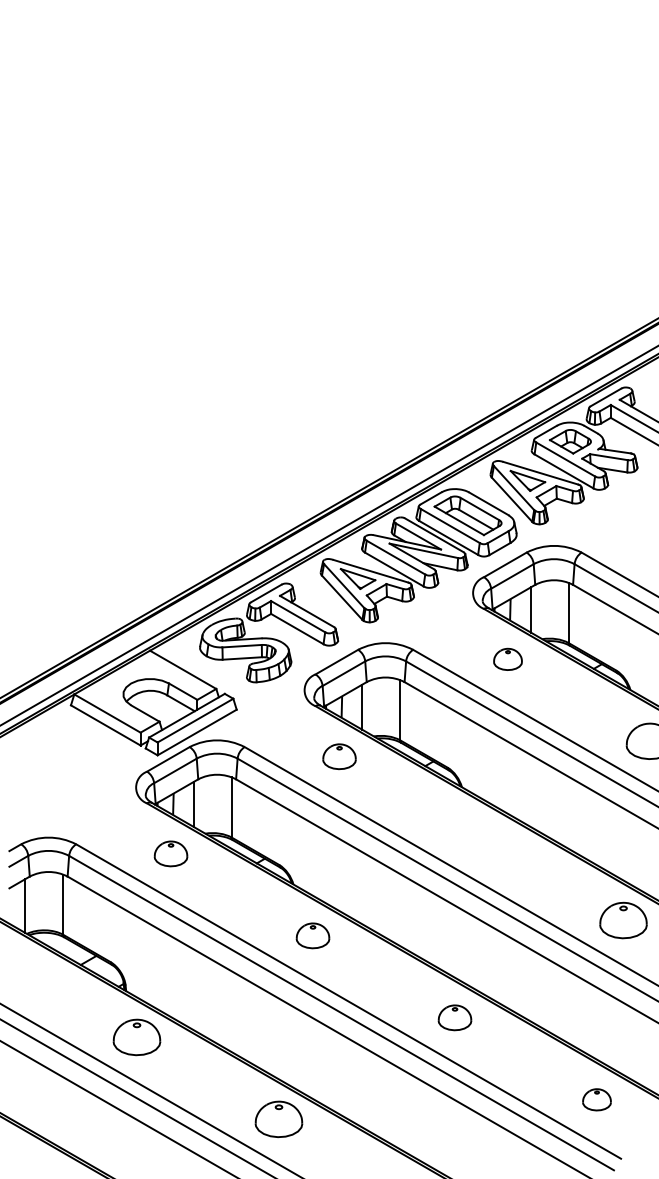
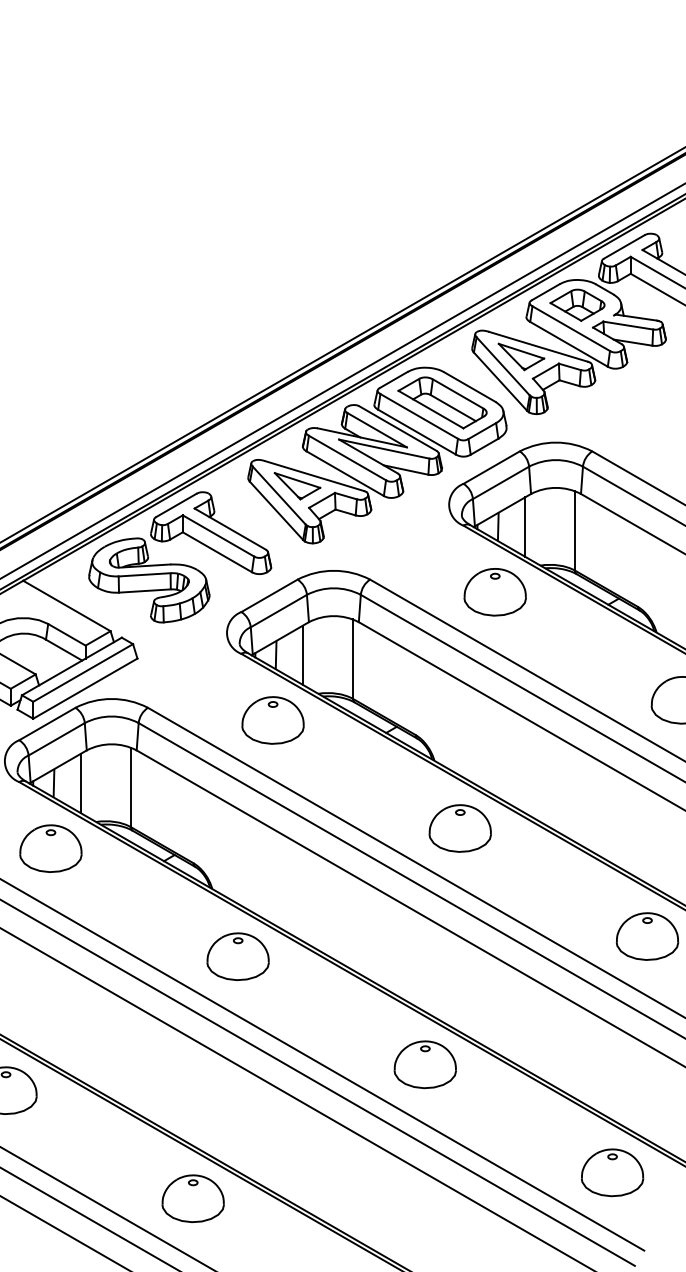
part: (507, 659) -> (494, 592), size x1.67
part: (339, 756) -> (273, 720), size x1.43
part: (481, 838) -> (460, 828), added
part: (170, 853) -> (50, 848), size x1.43
part: (312, 935) -> (237, 956), size x1.43
part: (454, 1017) -> (424, 1064), size x1.43
part: (596, 1099) -> (611, 1172), size x1.67

